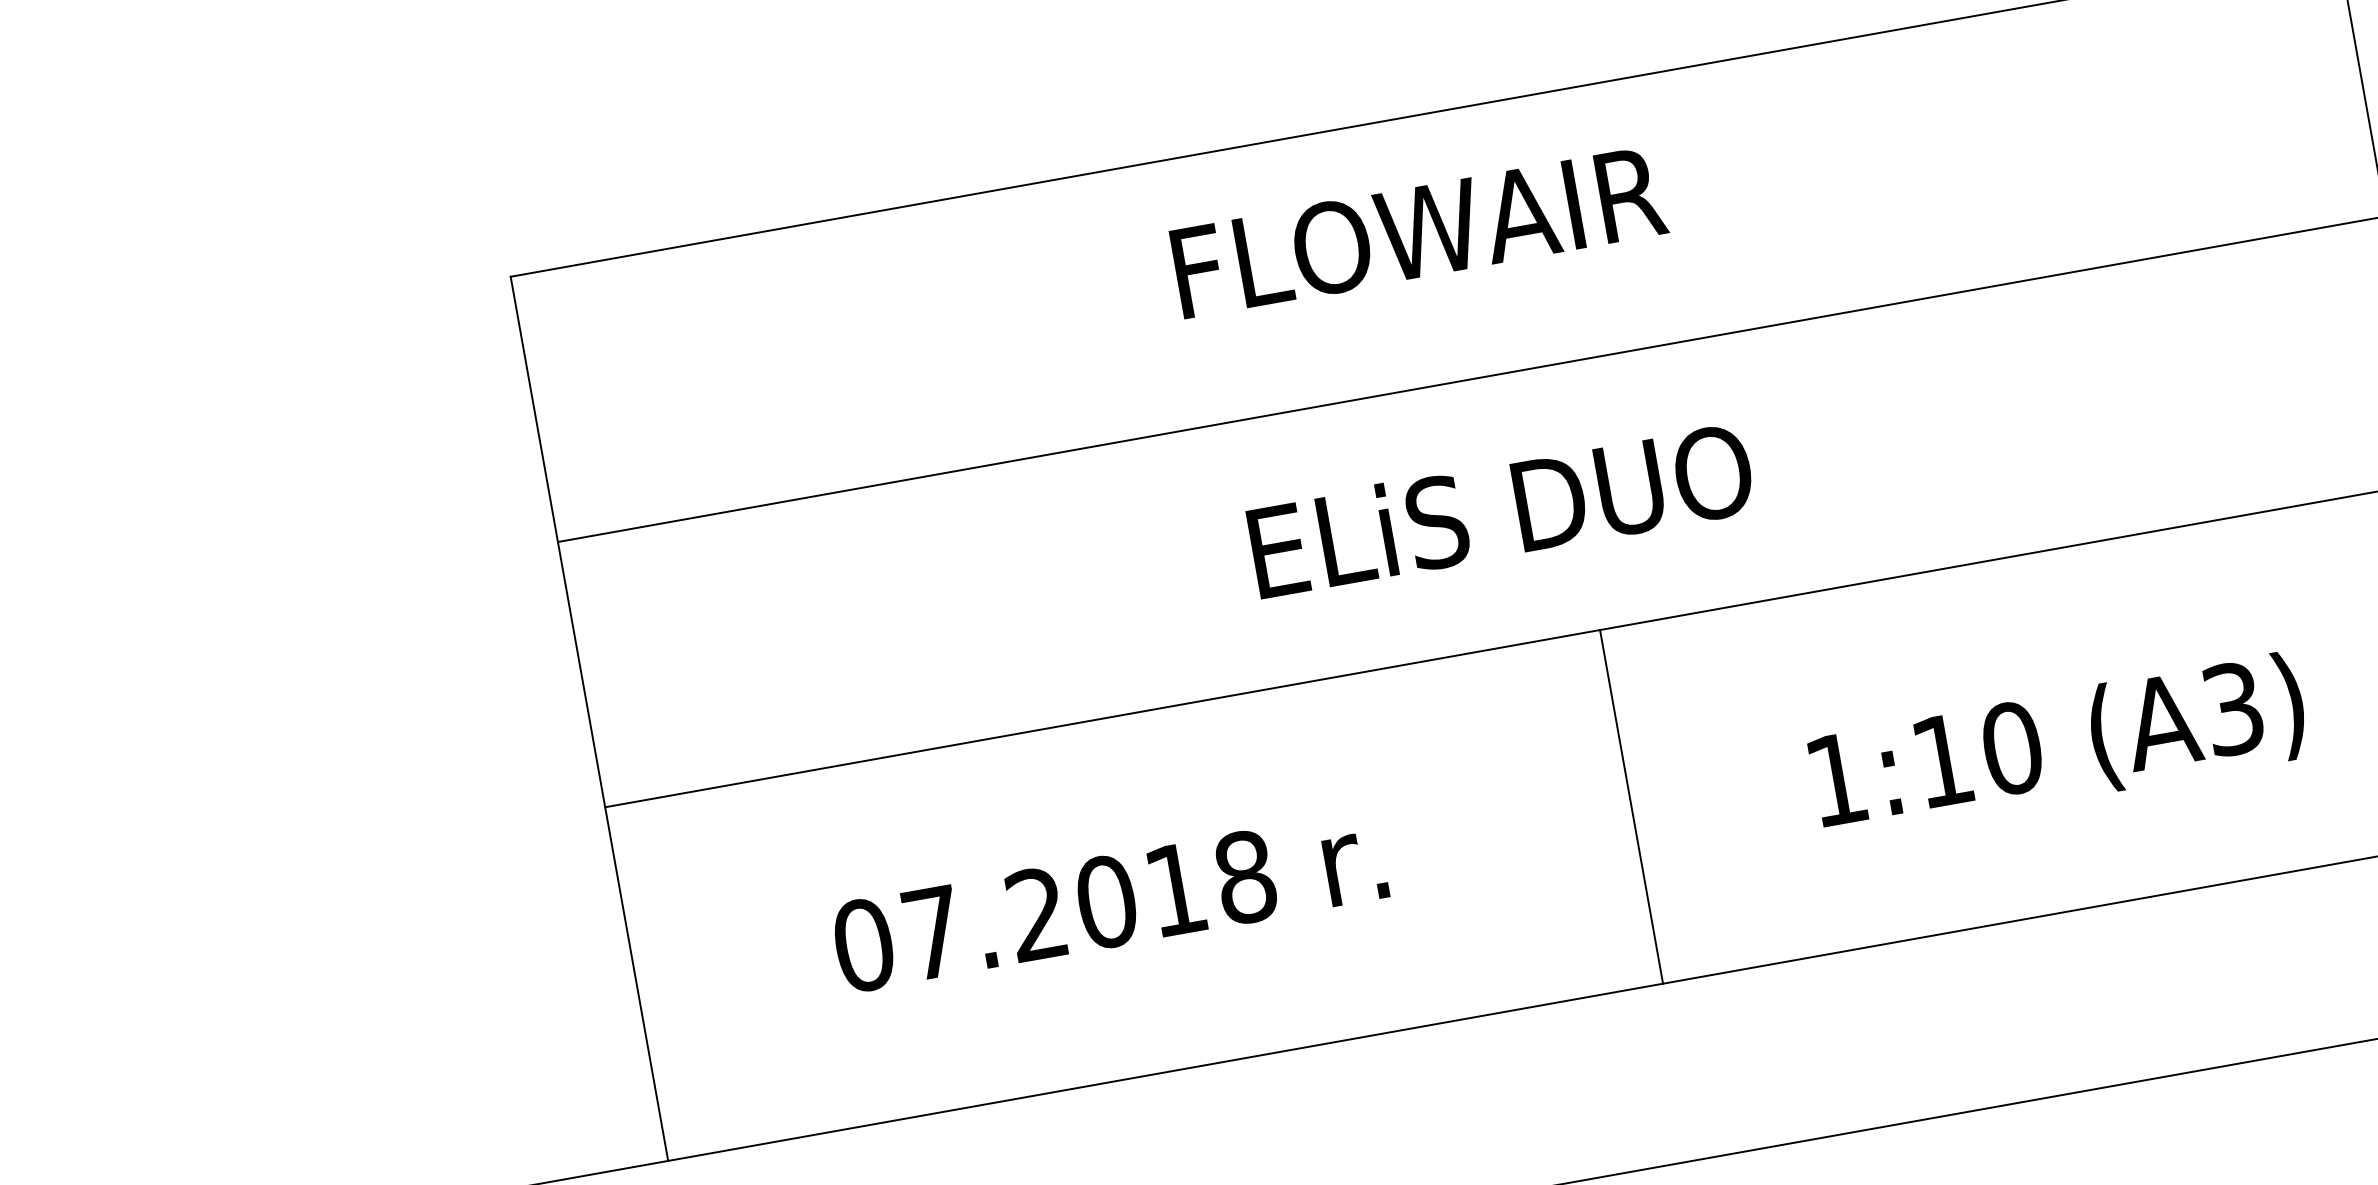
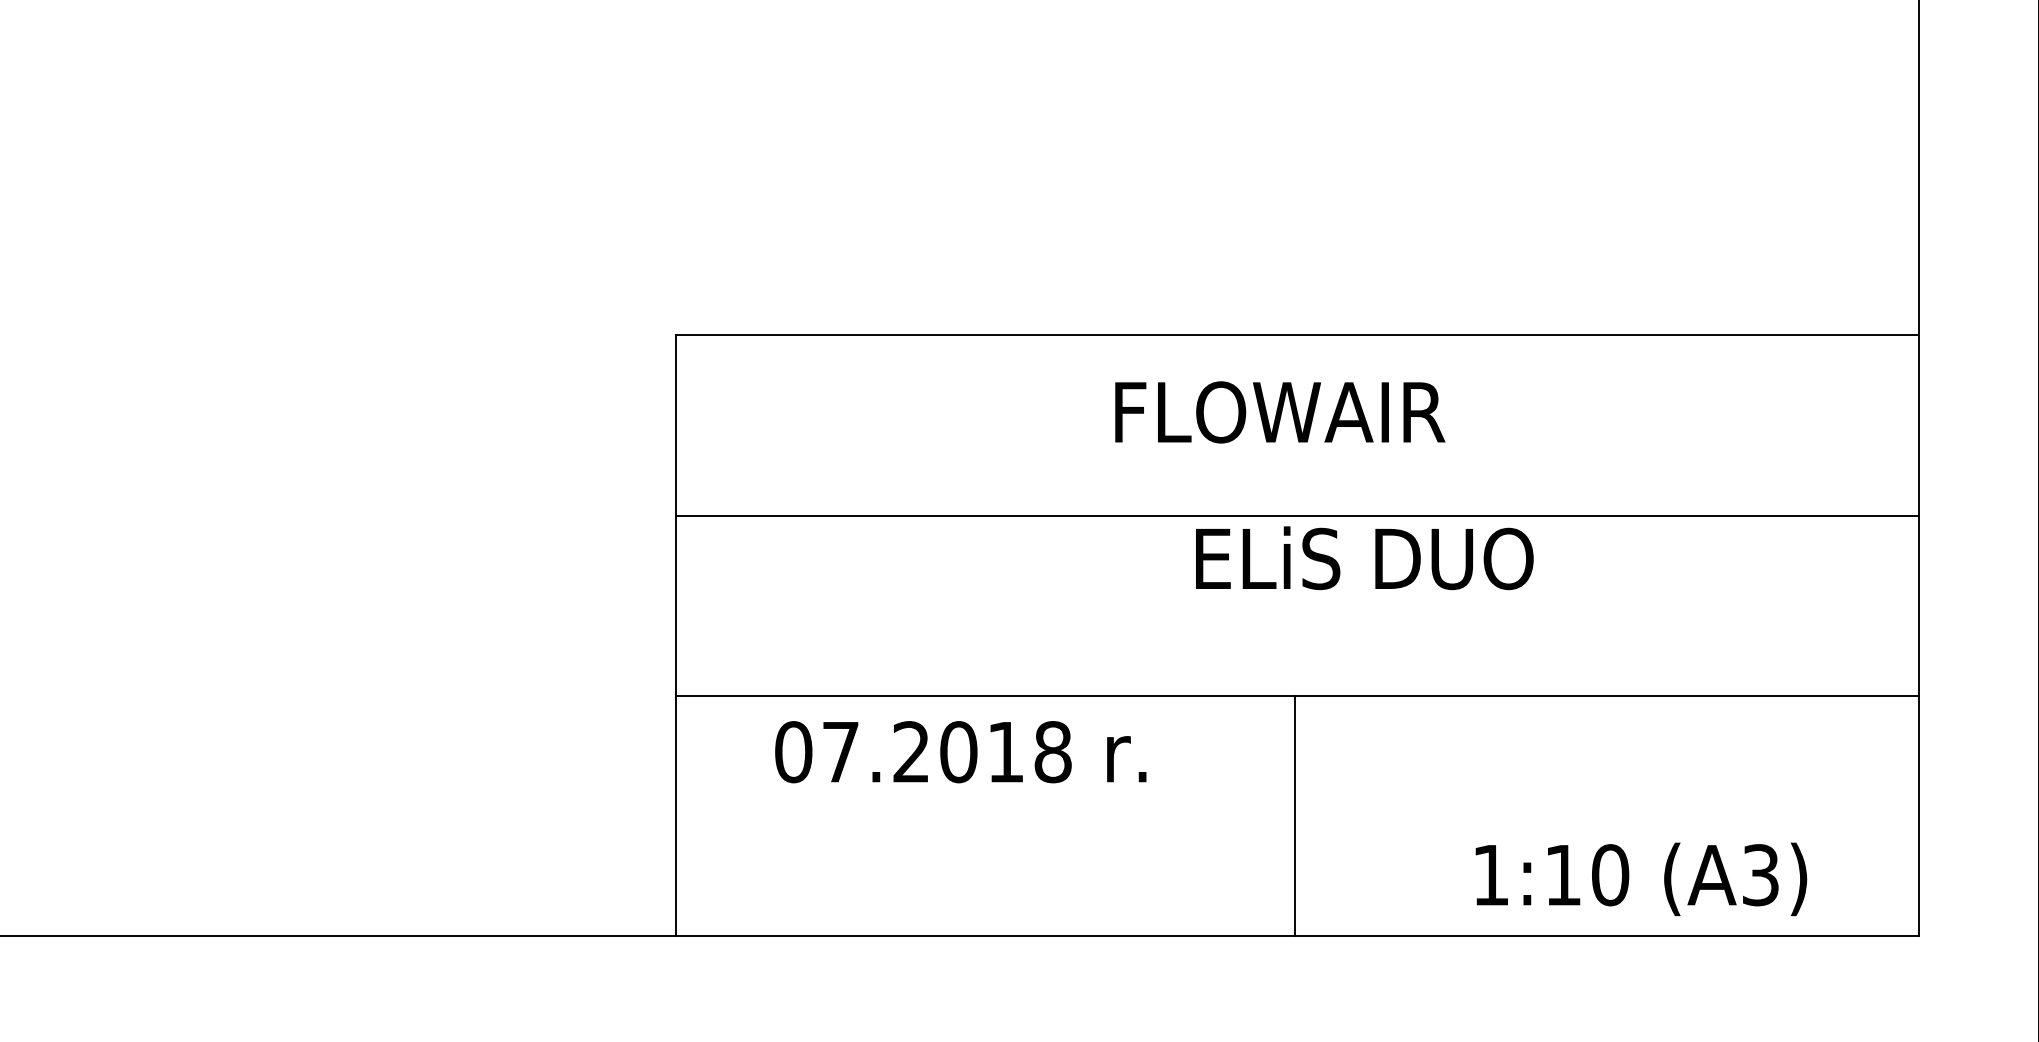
text: (1500, 510) -> (1364, 558), moved
text: (2059, 746) -> (1641, 879), moved
line: (1631, 806) -> (1294, 815), moved
text: (1109, 902) -> (960, 752), moved

